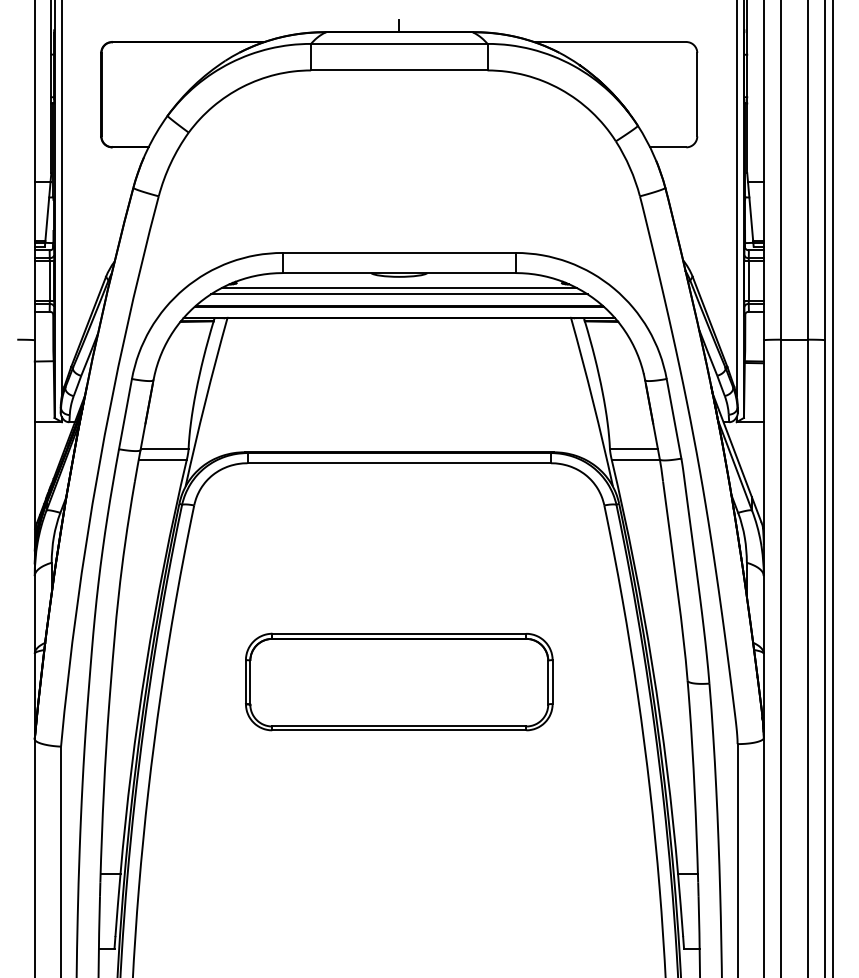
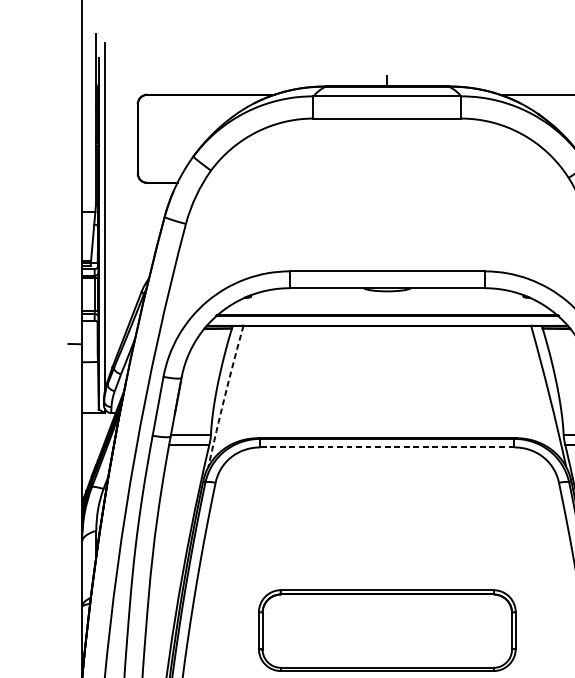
line: (398, 288) -> (386, 301), removed
line: (399, 294) -> (387, 306), removed
arc: (205, 401) -> (225, 395), solid -> dashed
line: (399, 463) -> (387, 447), solid -> dashed

